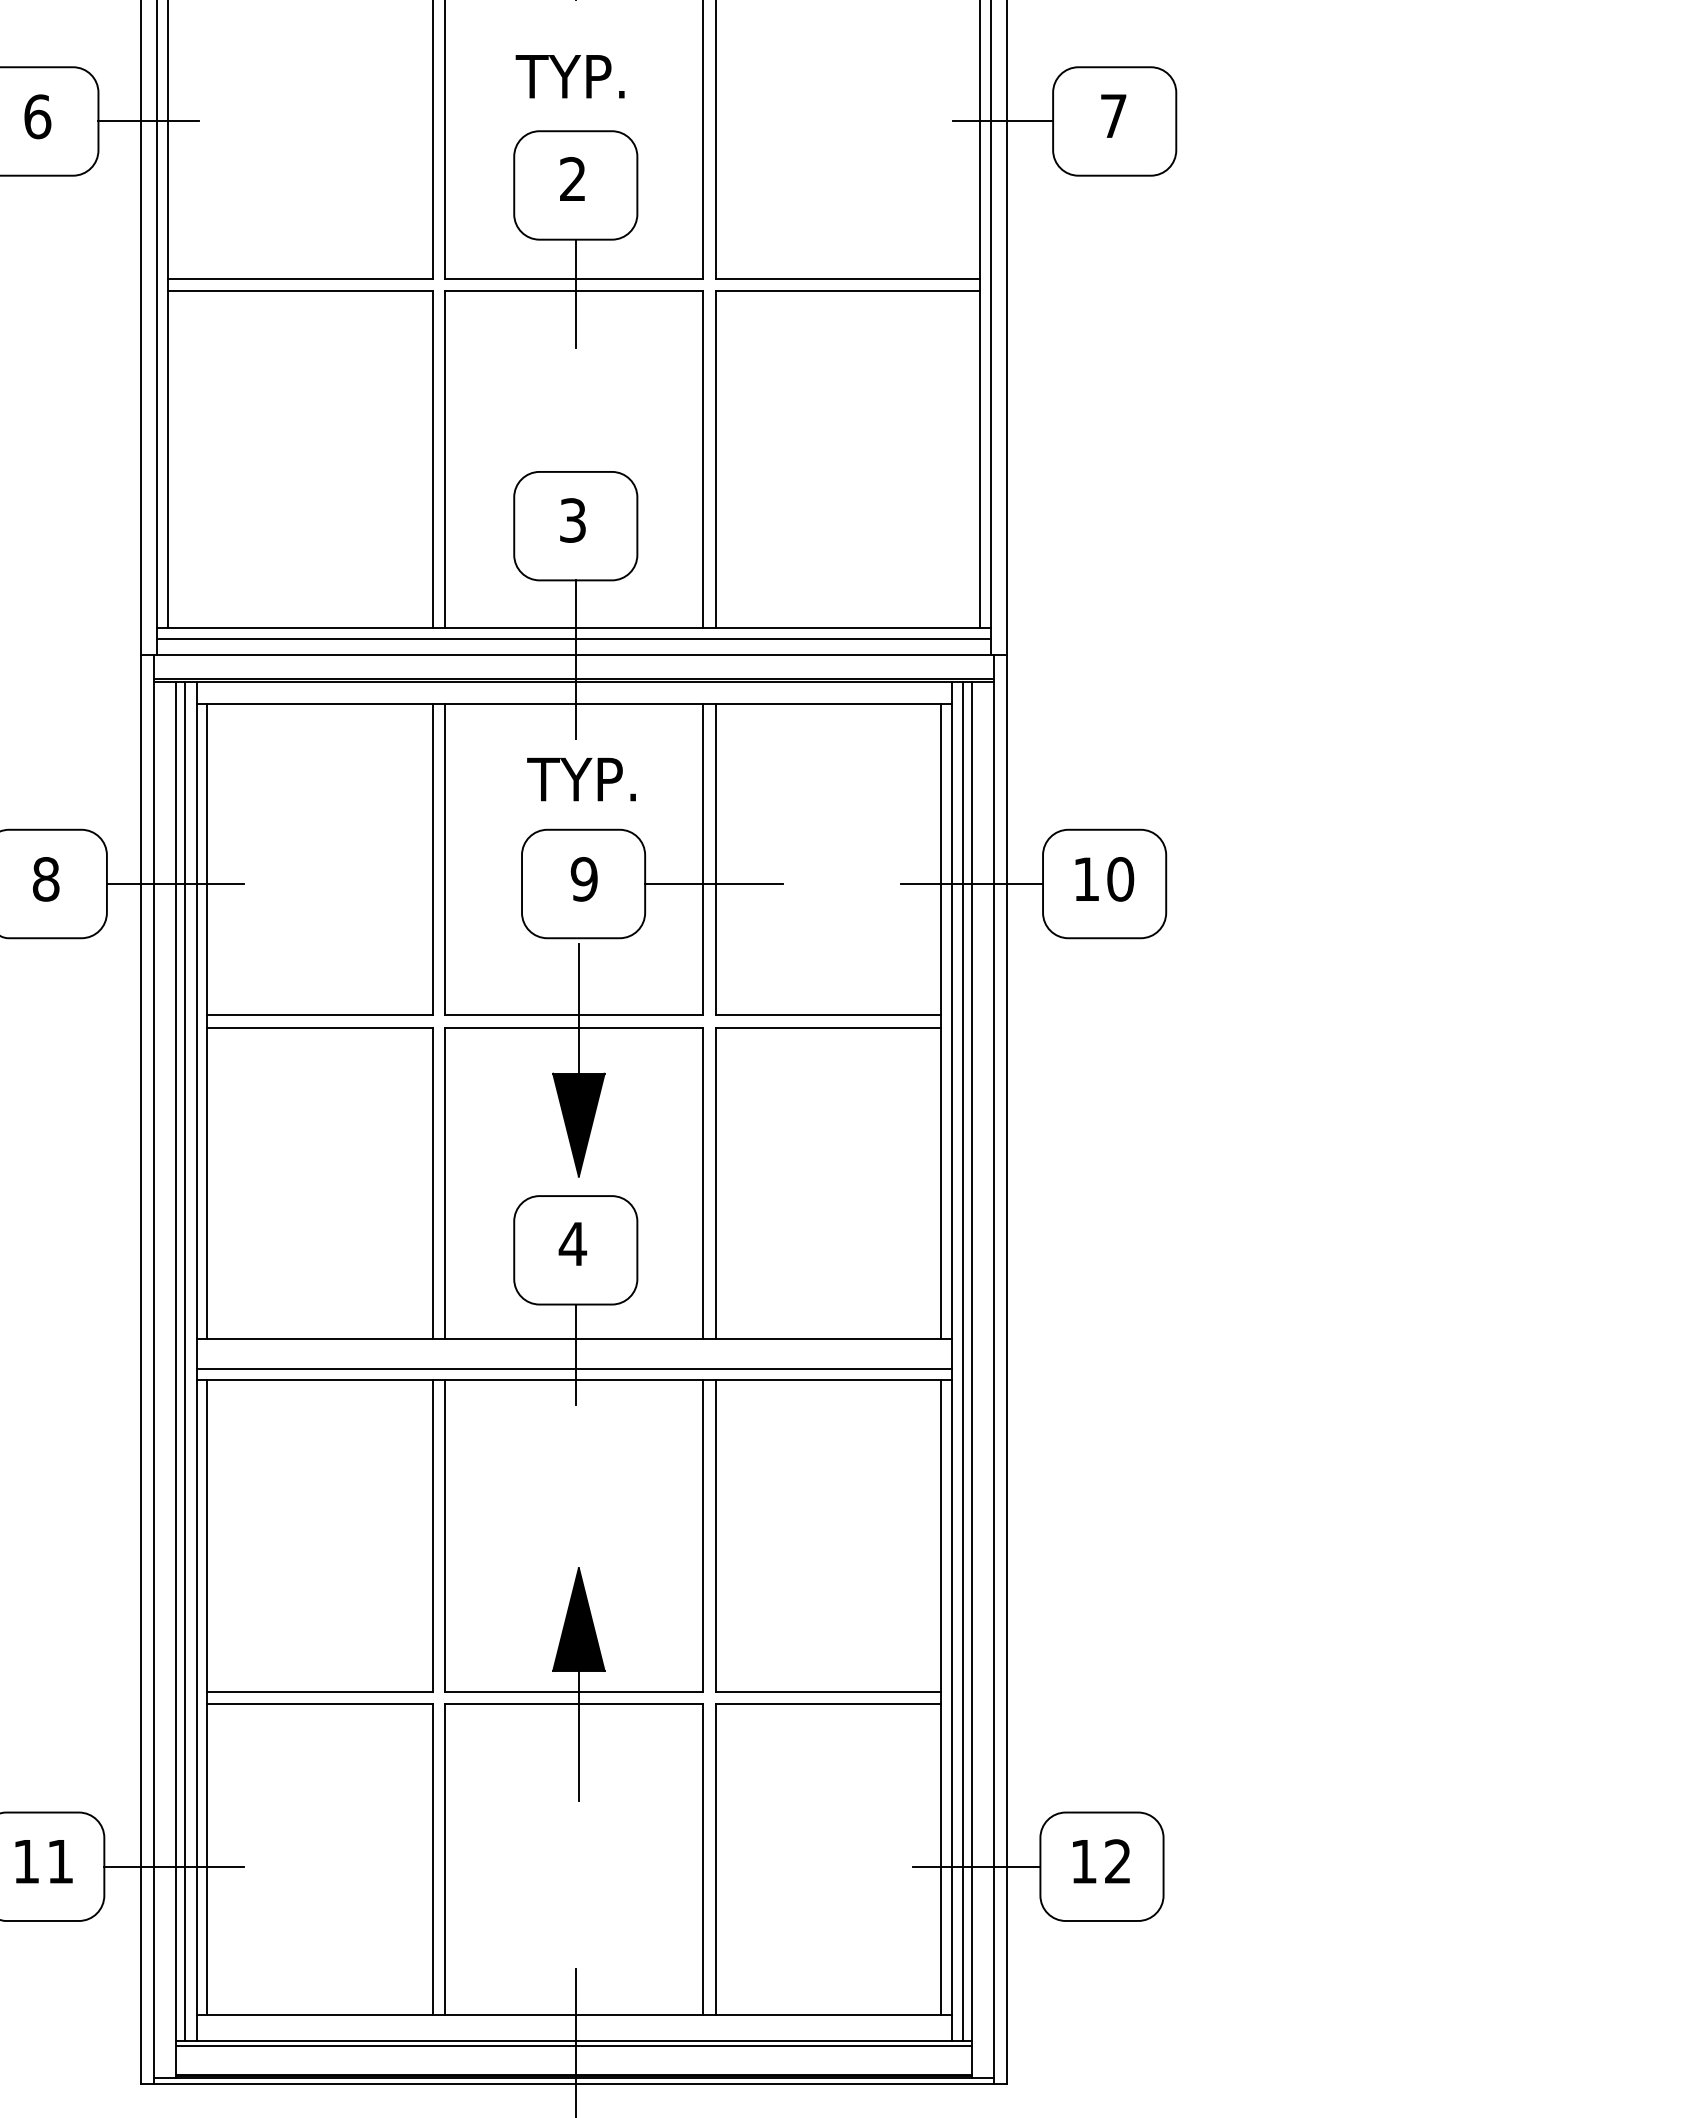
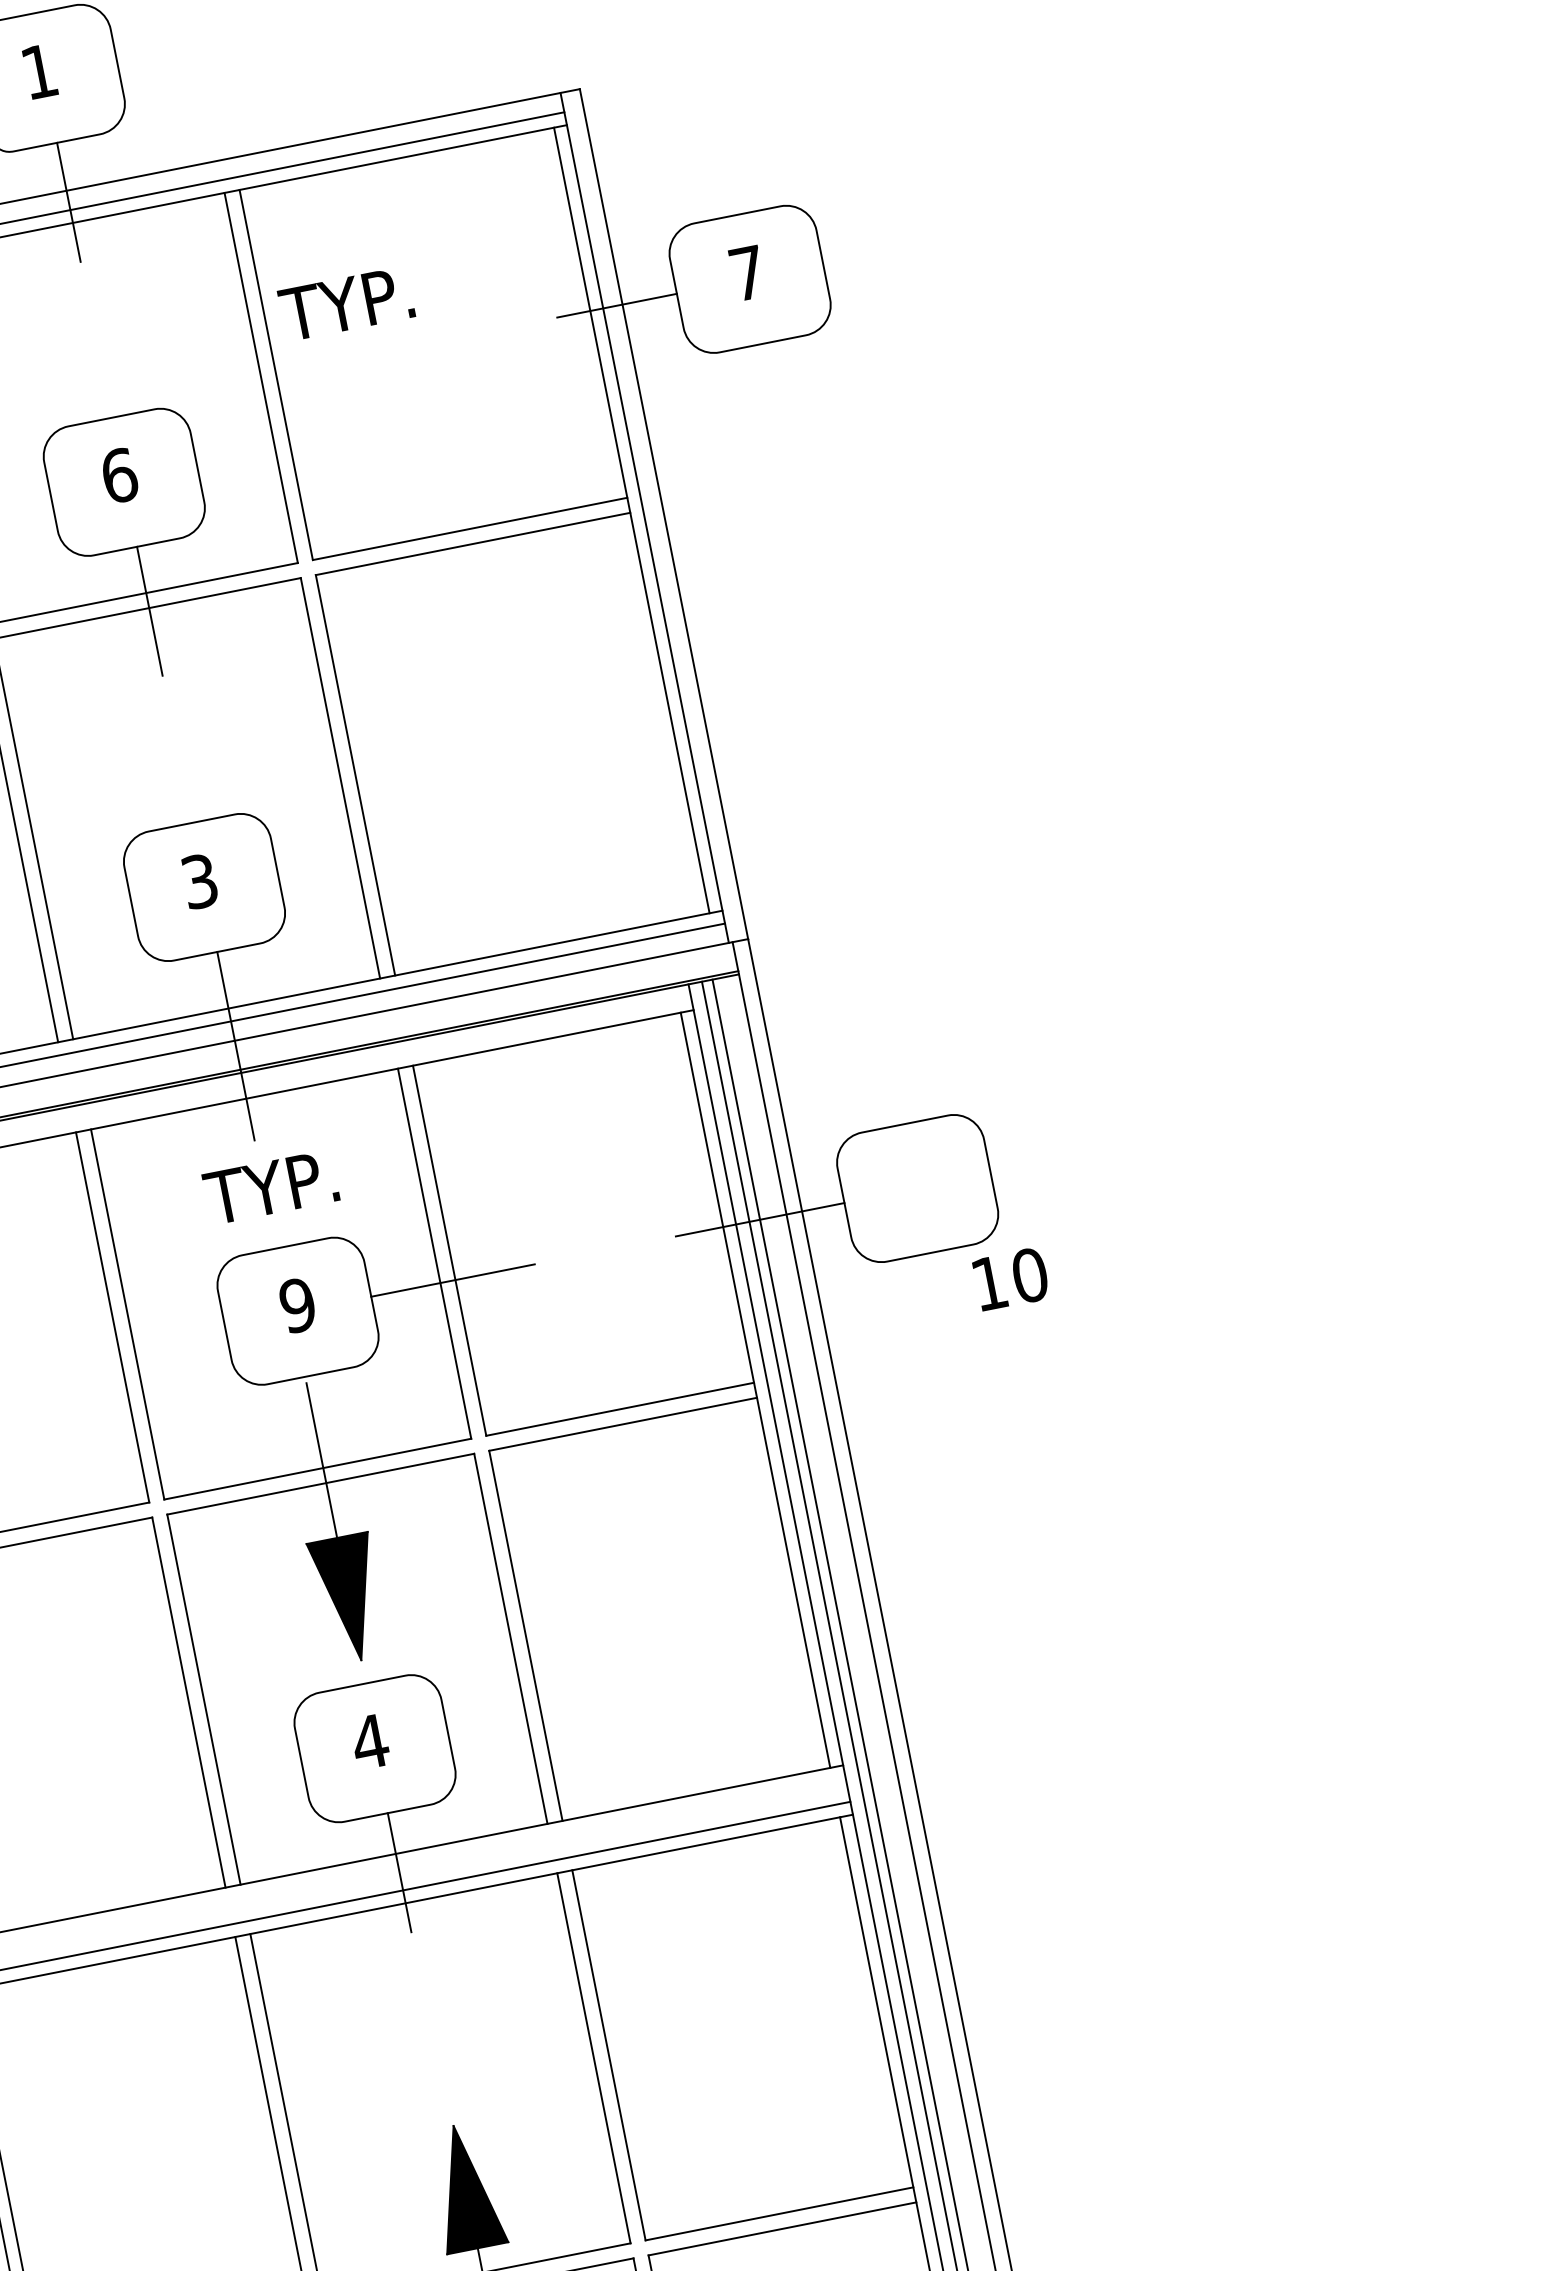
text: (569, 76) -> (345, 303), moved
text: (572, 179) -> (118, 476), 2 -> 6
text: (1104, 879) -> (1010, 1279), moved

